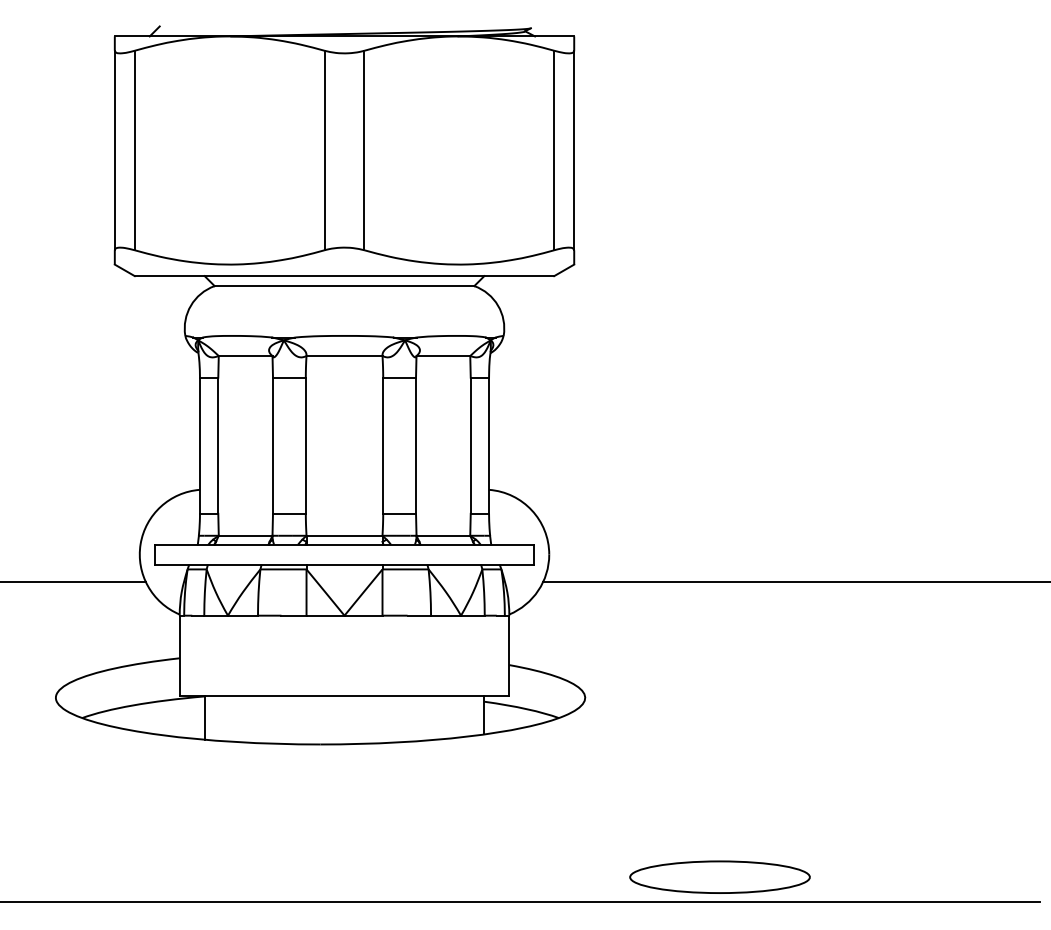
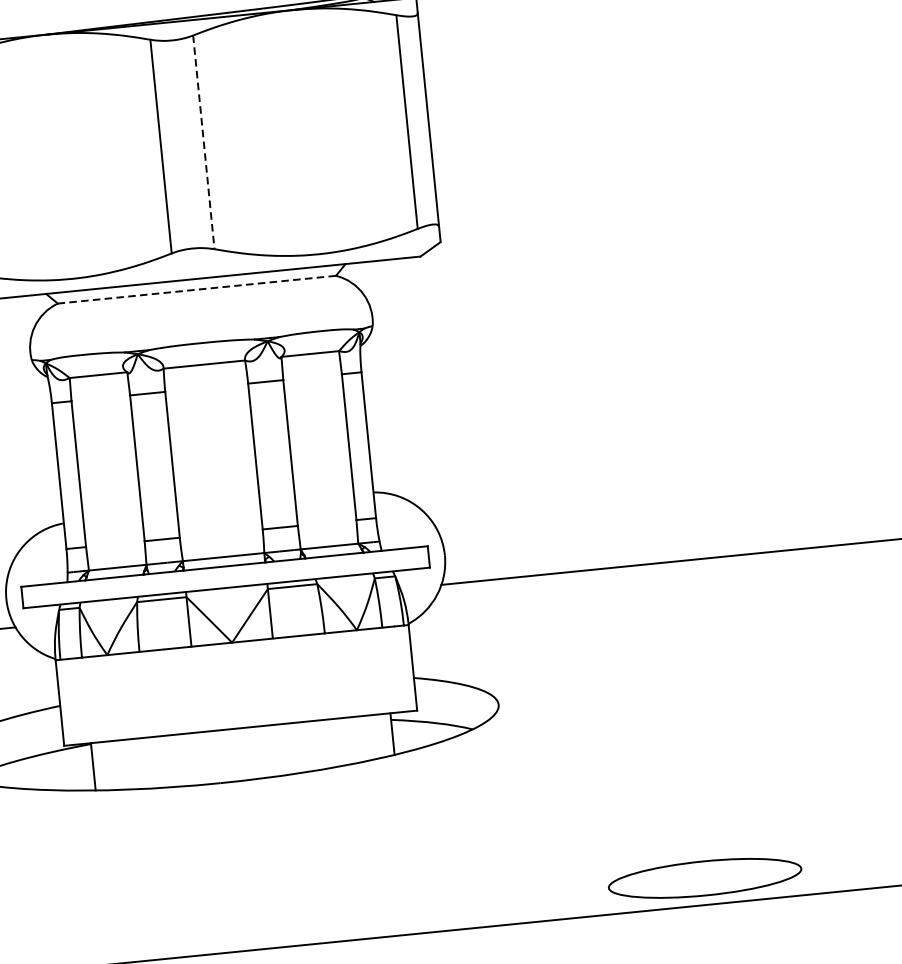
line: (364, 150) -> (203, 142), solid -> dashed
line: (344, 286) -> (196, 290), solid -> dashed
part: (719, 876) -> (704, 877), moved

